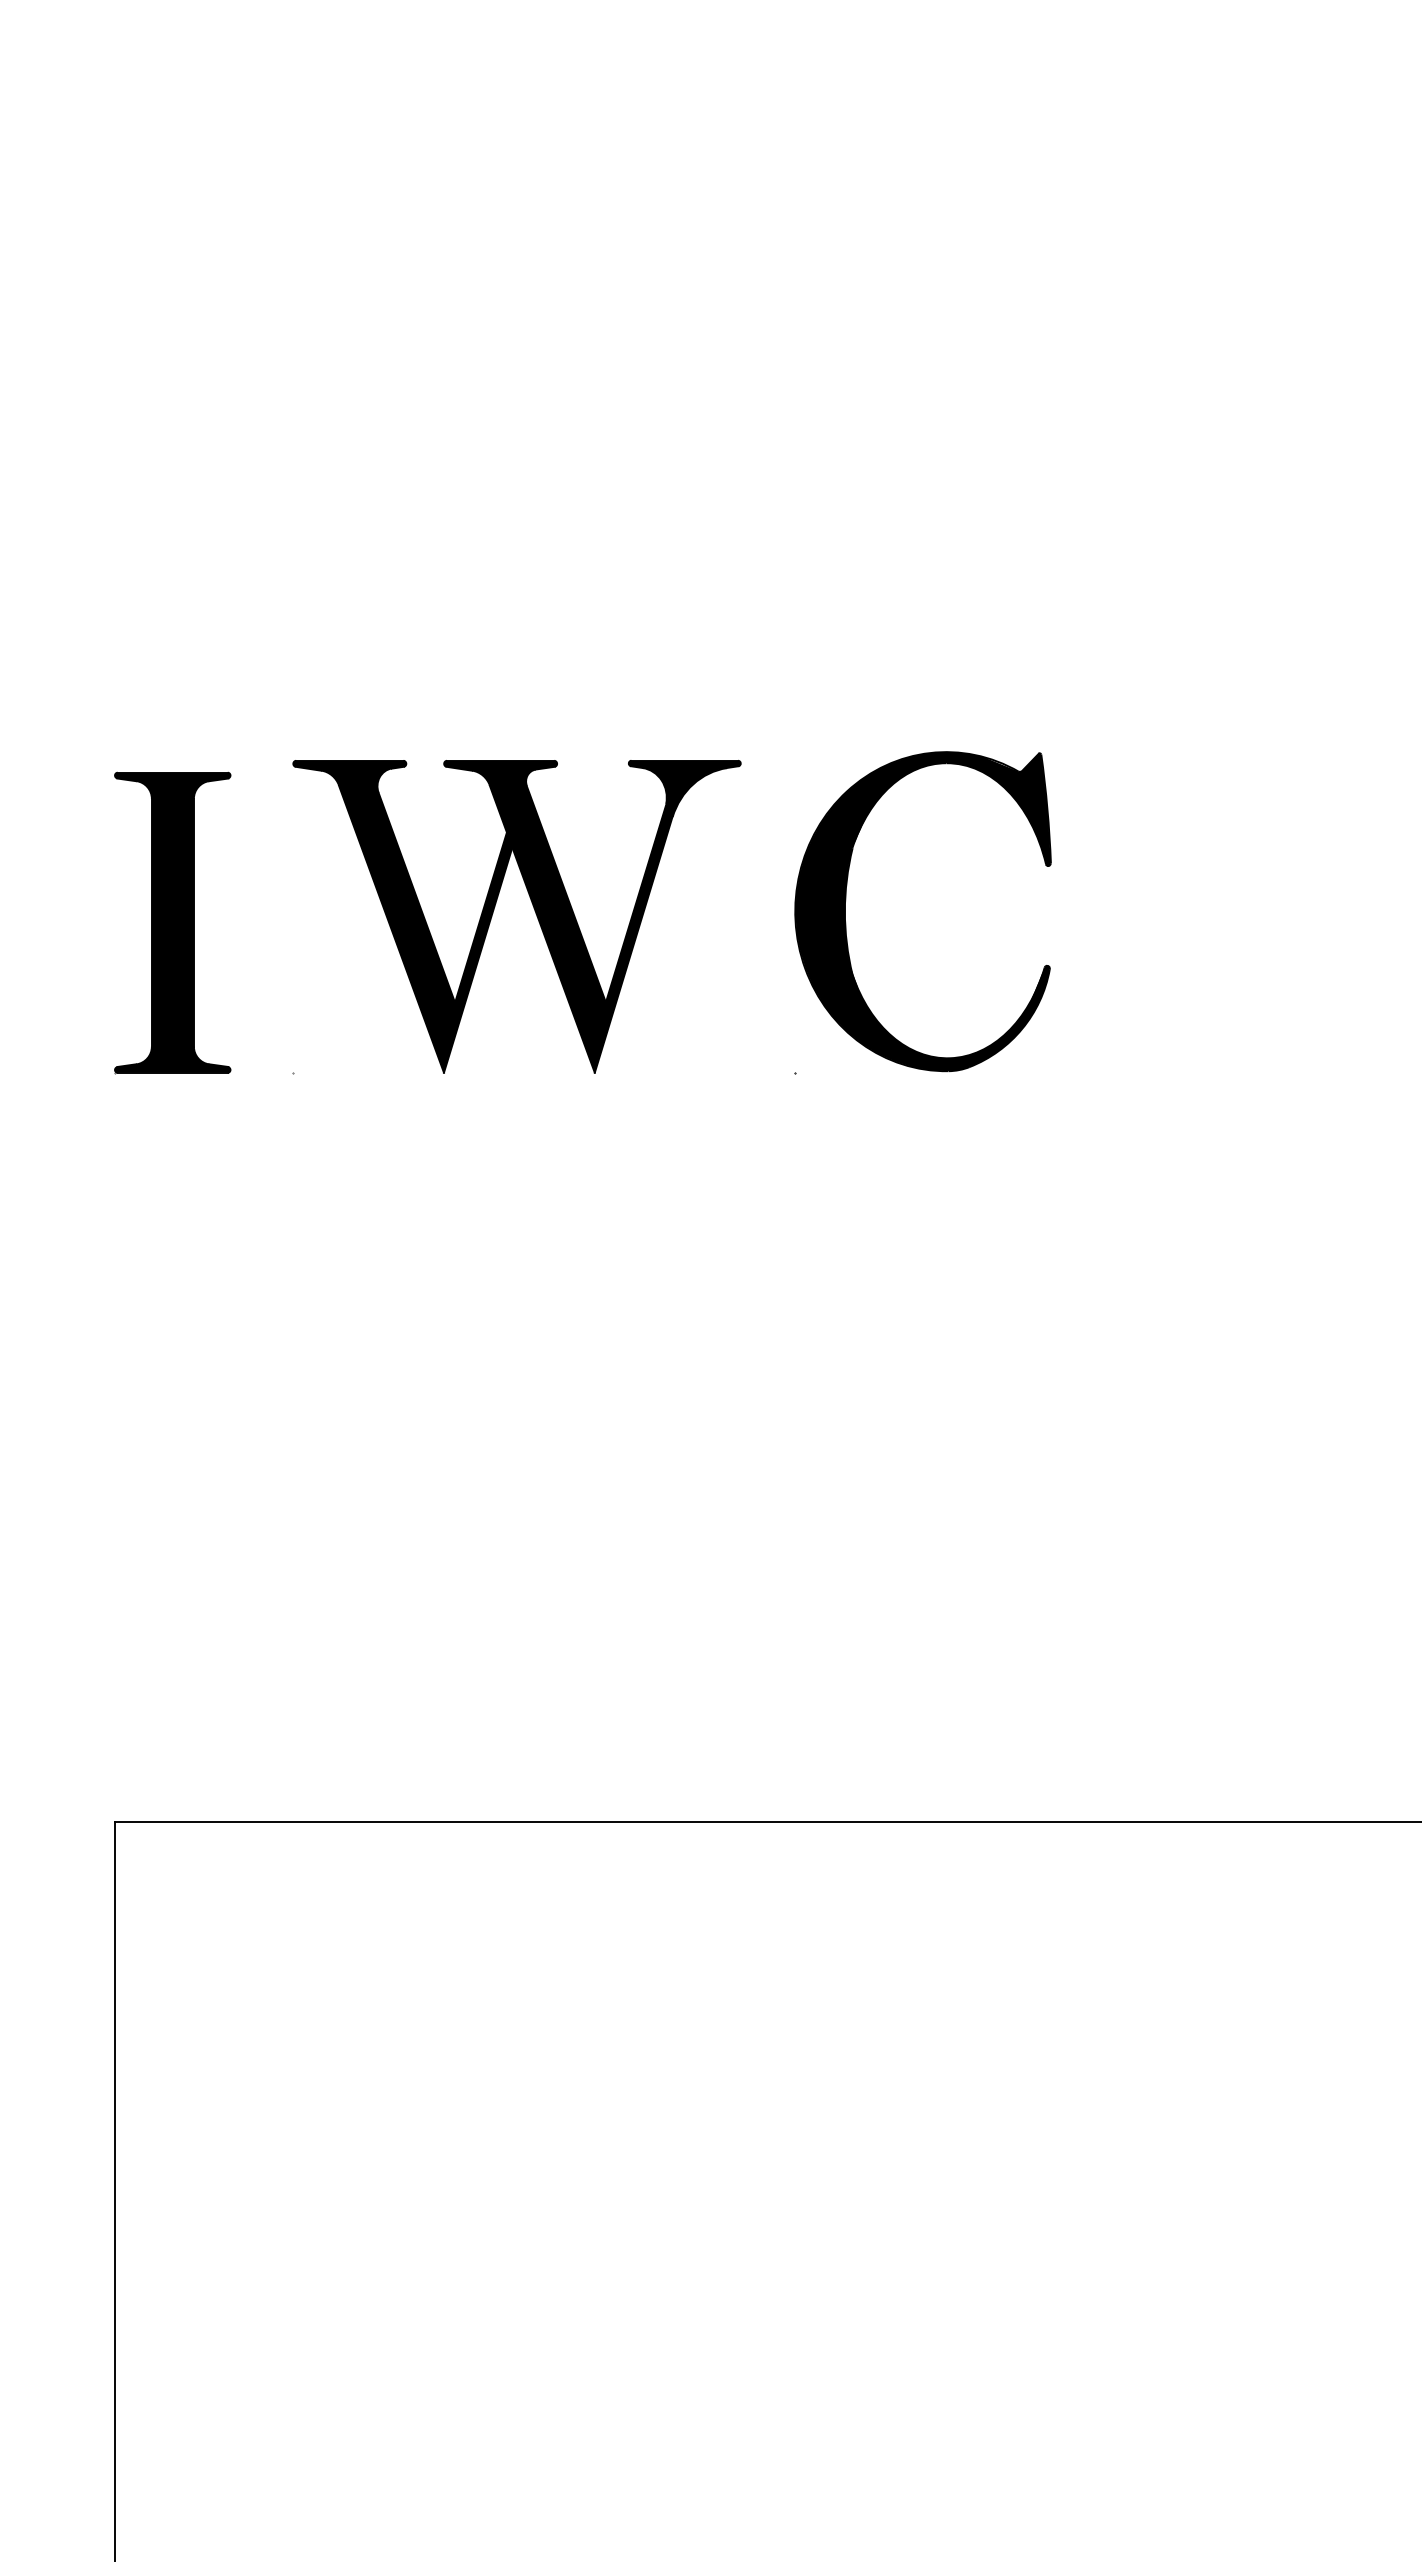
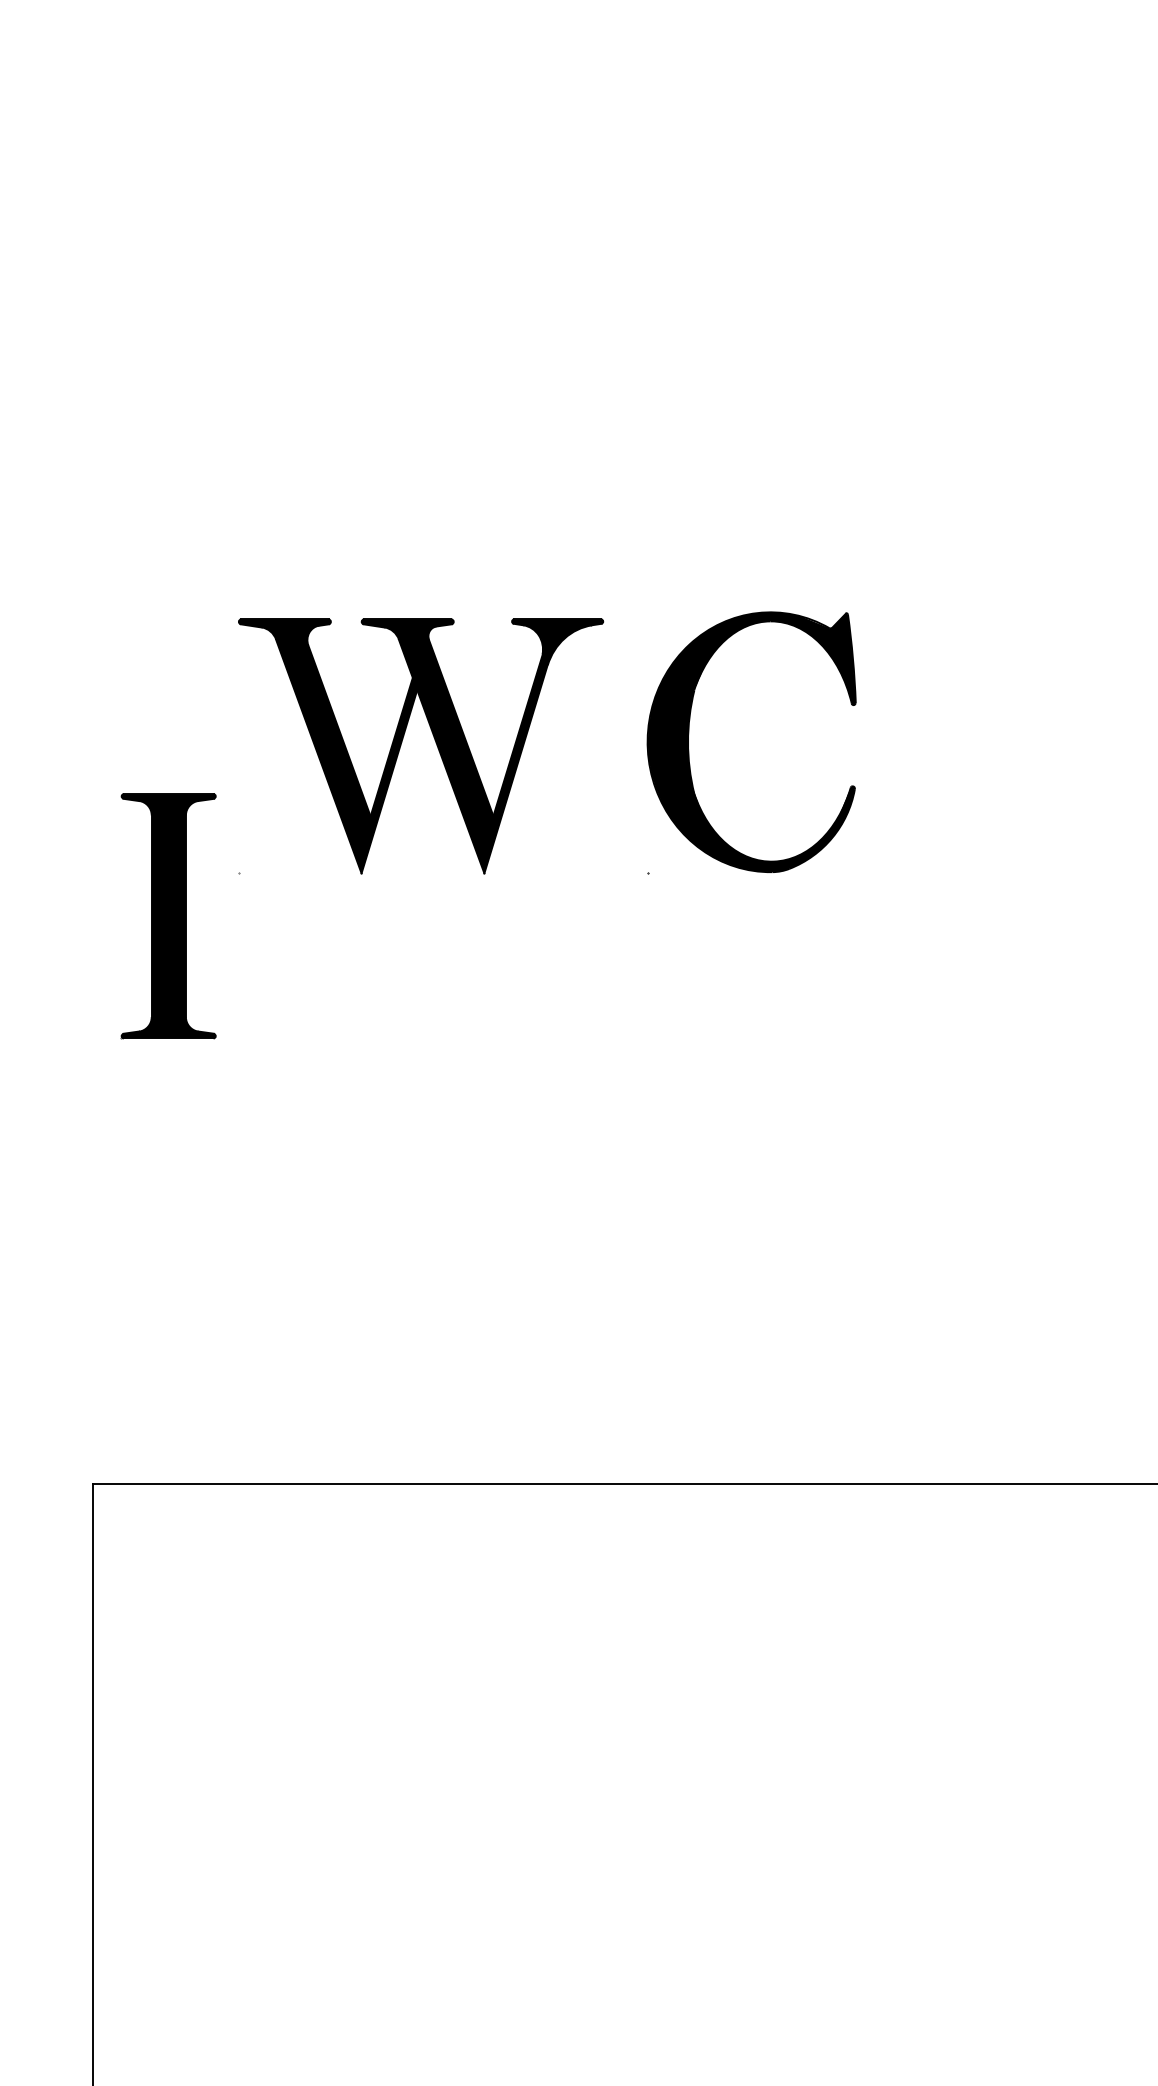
part: (172, 923) -> (168, 916), moved

